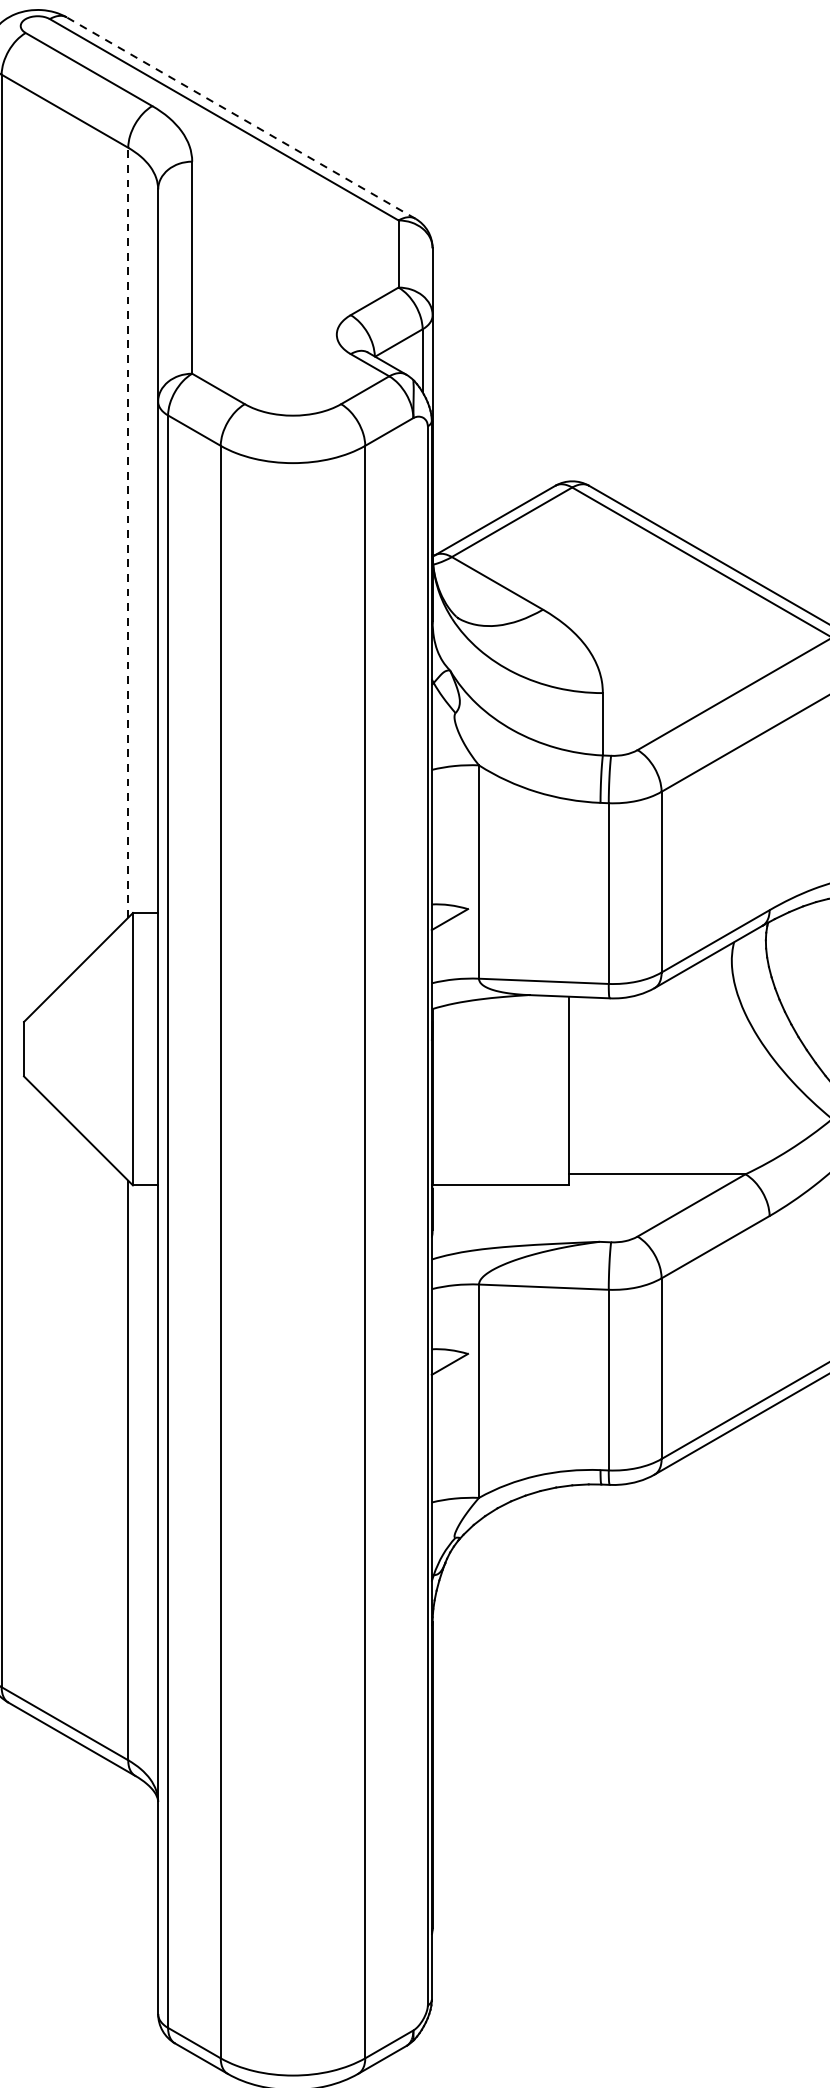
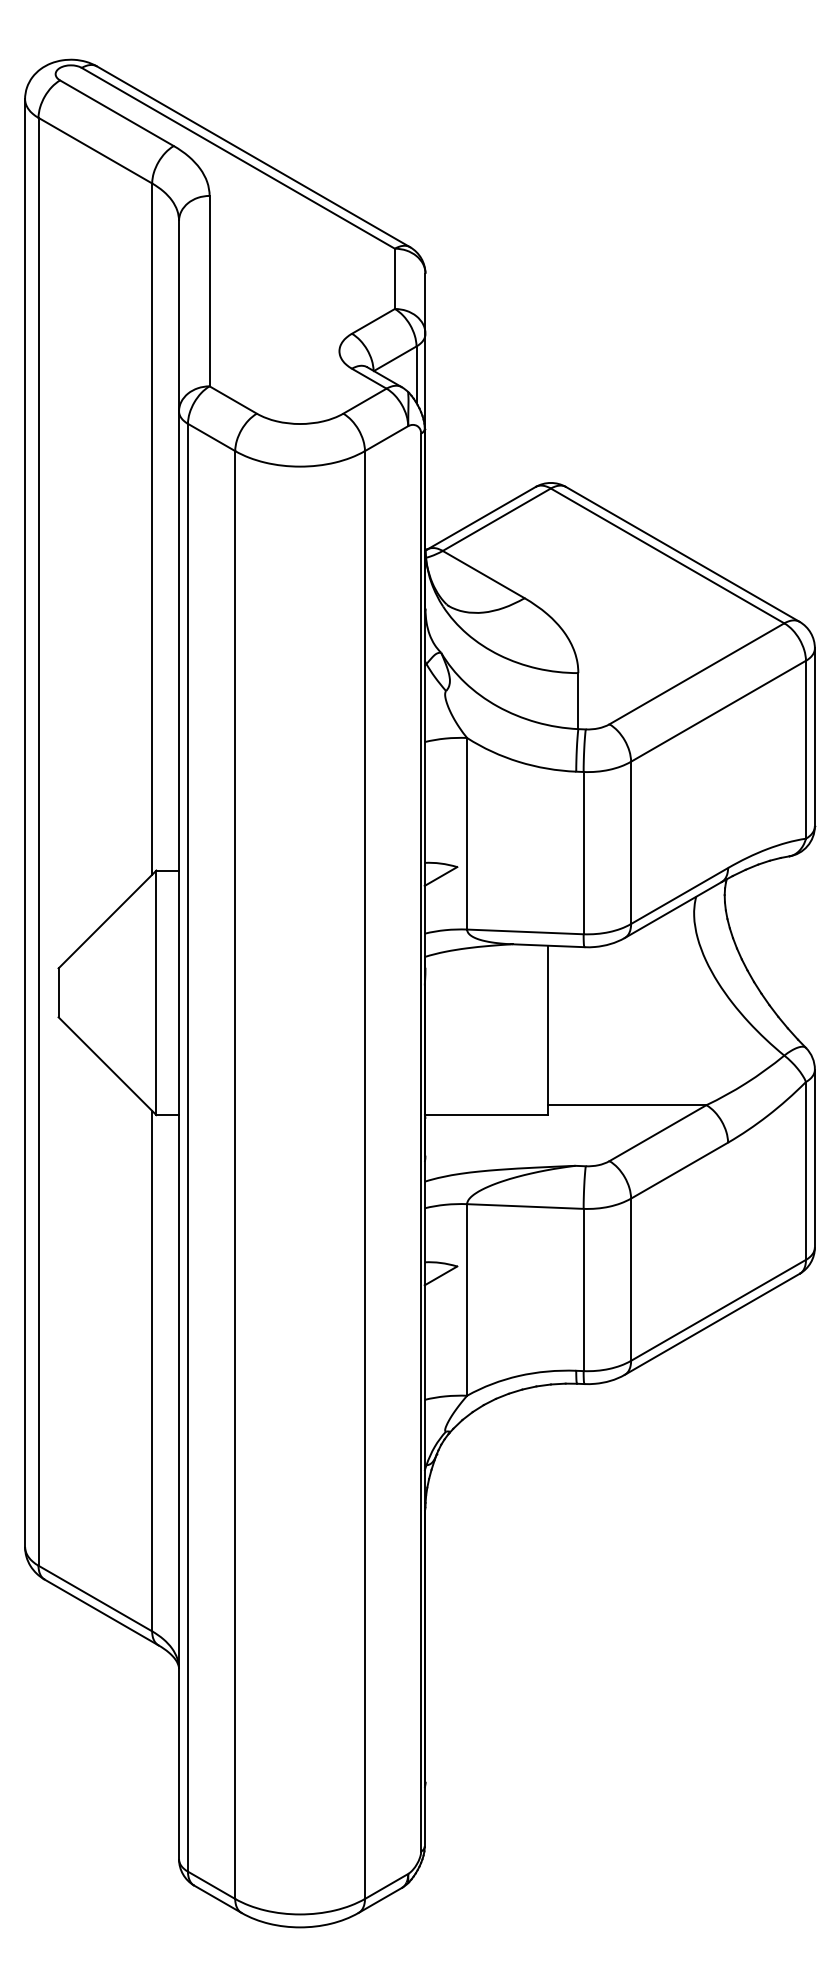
line: (241, 117) -> (253, 156), dashed -> solid
line: (128, 533) -> (152, 529), dashed -> solid

